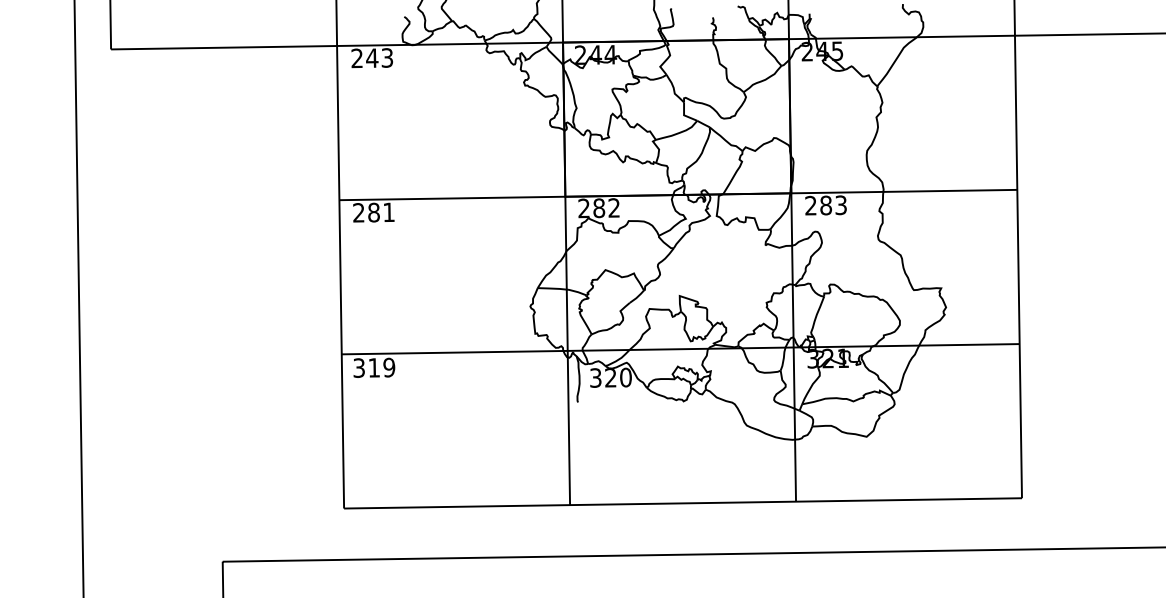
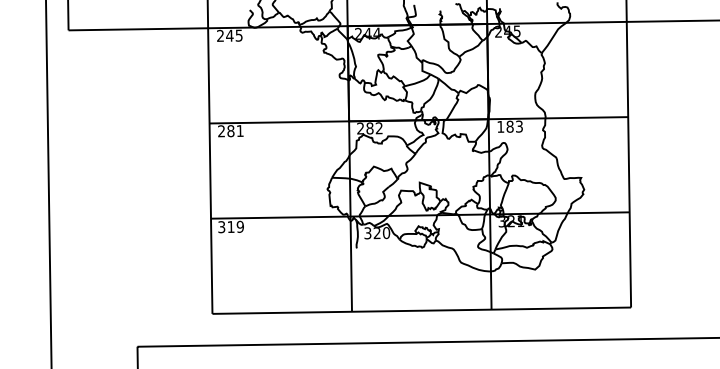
text: (387, 56) -> (239, 34), 243 -> 245
text: (810, 205) -> (500, 126), 283 -> 183

